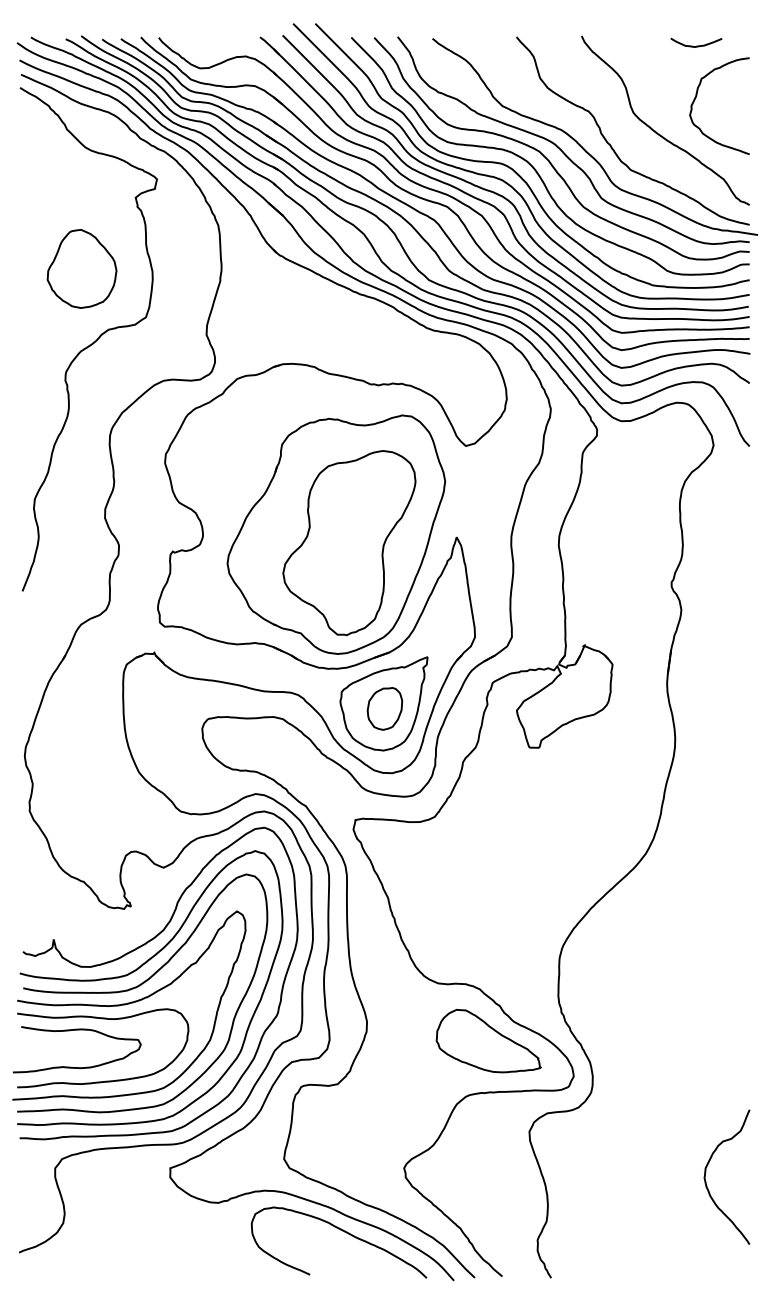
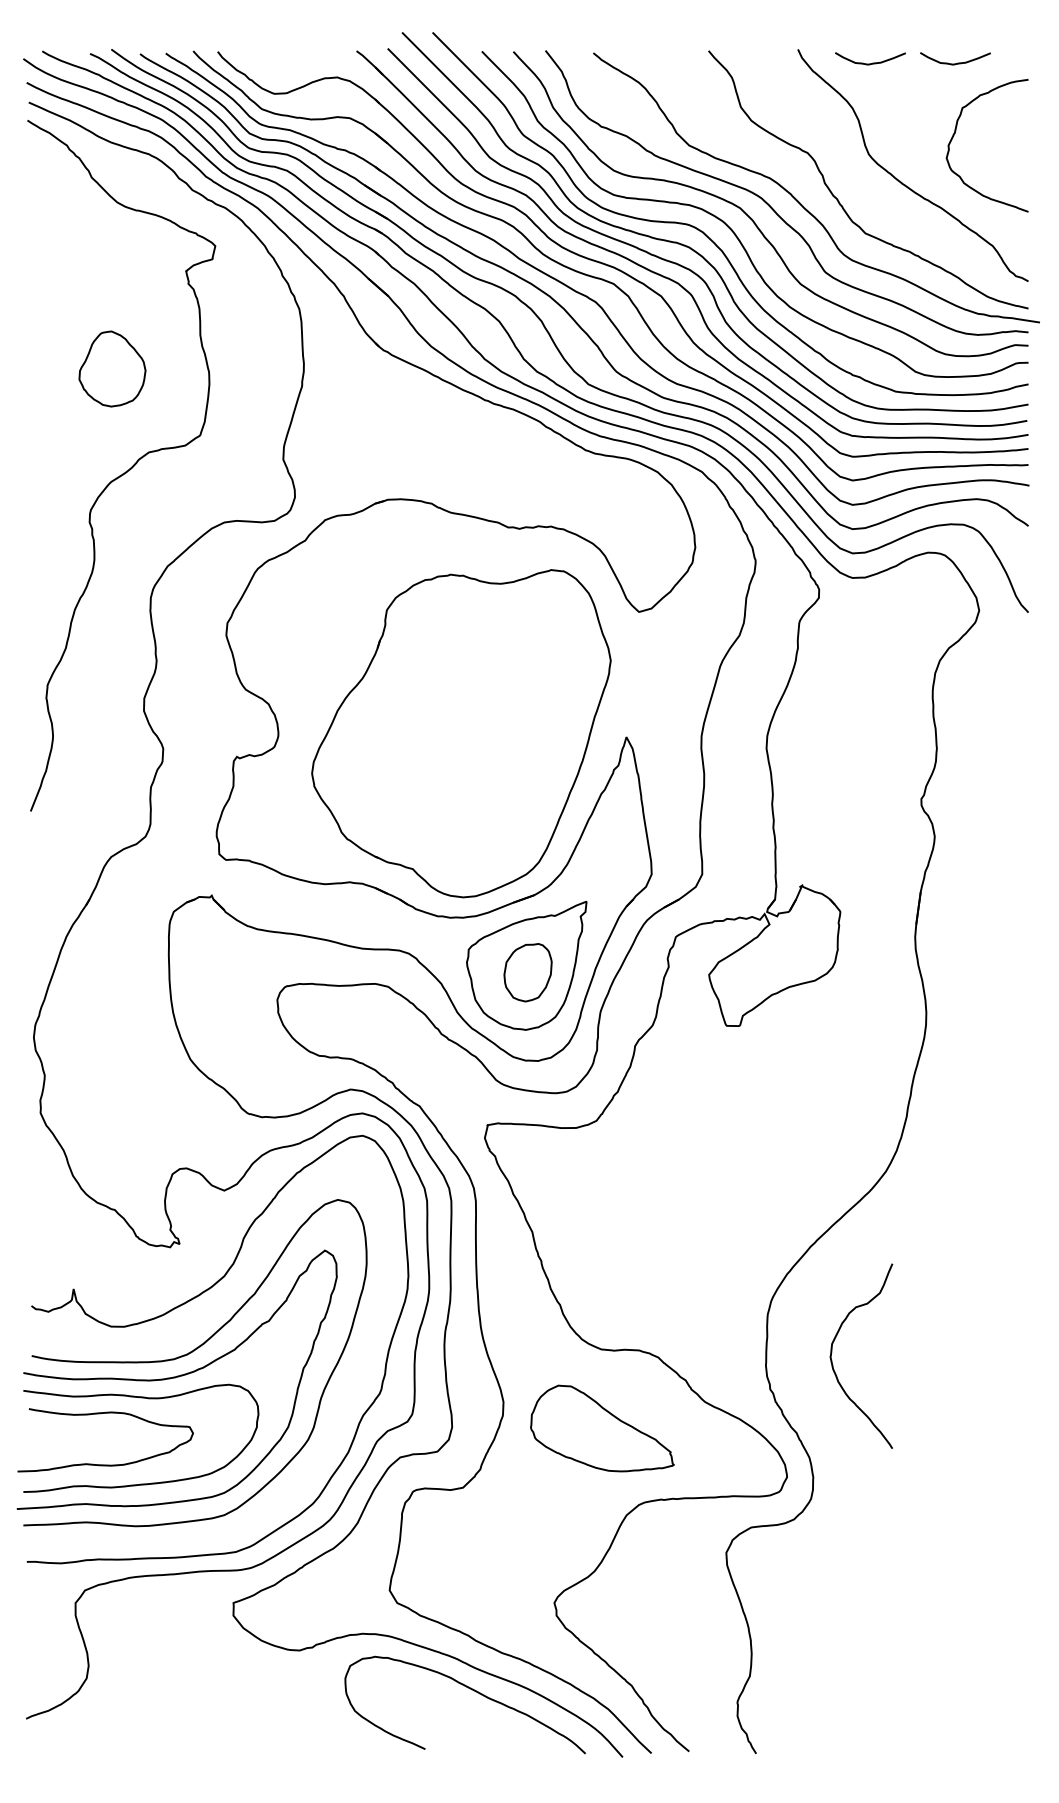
curve: (635, 45) -> (872, 62), added
part: (82, 268) -> (112, 368), size x0.7
part: (348, 543) -> (478, 745), removed
curve: (138, 969) -> (189, 1330), removed
part: (488, 1041) -> (602, 1428), moved
curve: (705, 1174) -> (832, 1352), moved

